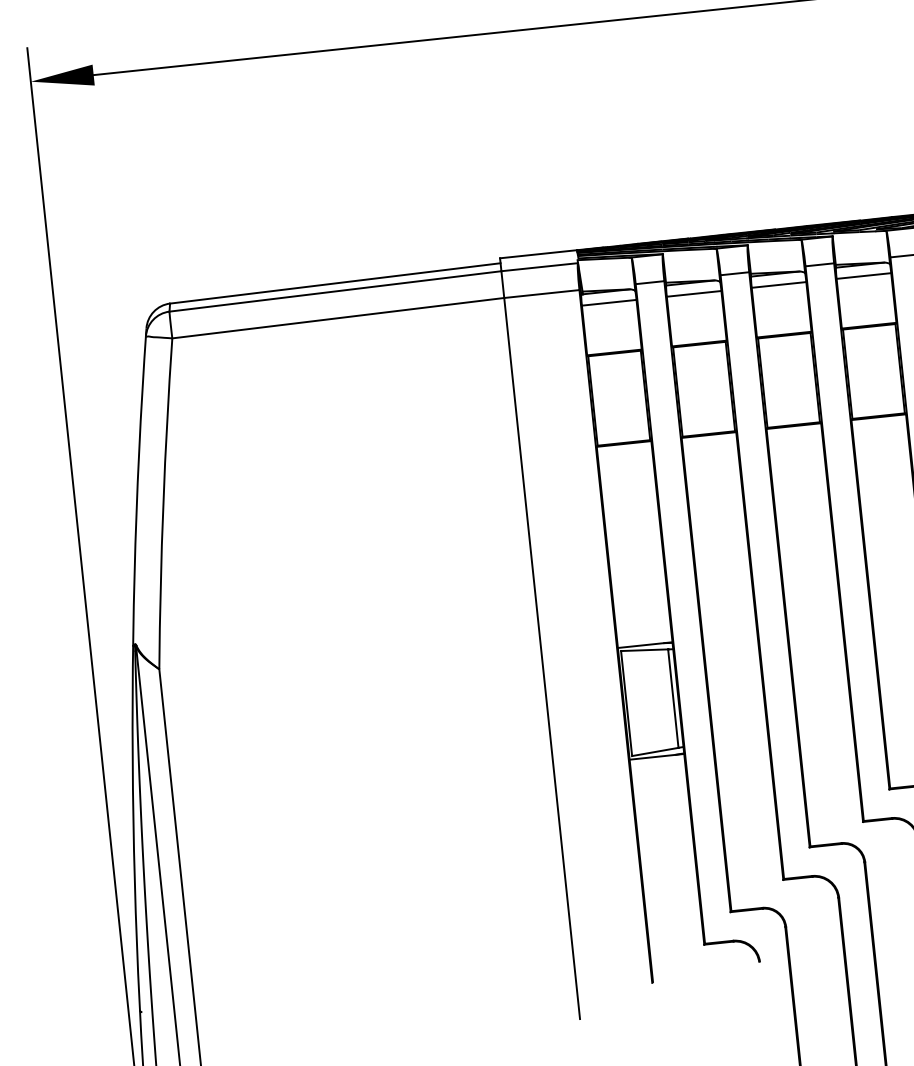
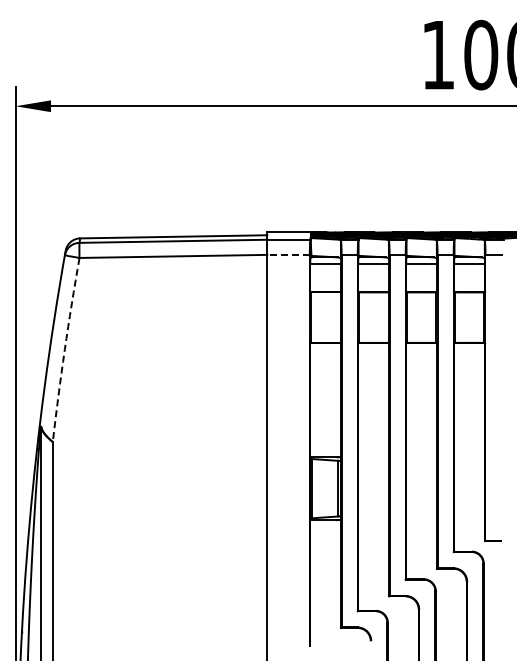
line: (541, 293) -> (288, 254), solid -> dashed
arc: (162, 503) -> (64, 349), solid -> dashed

